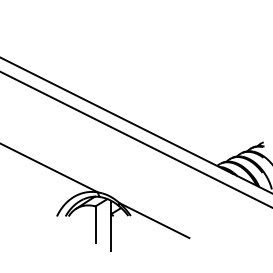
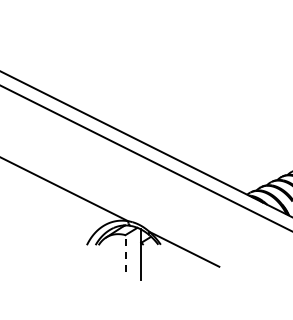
line: (95, 224) -> (125, 253), solid -> dashed

